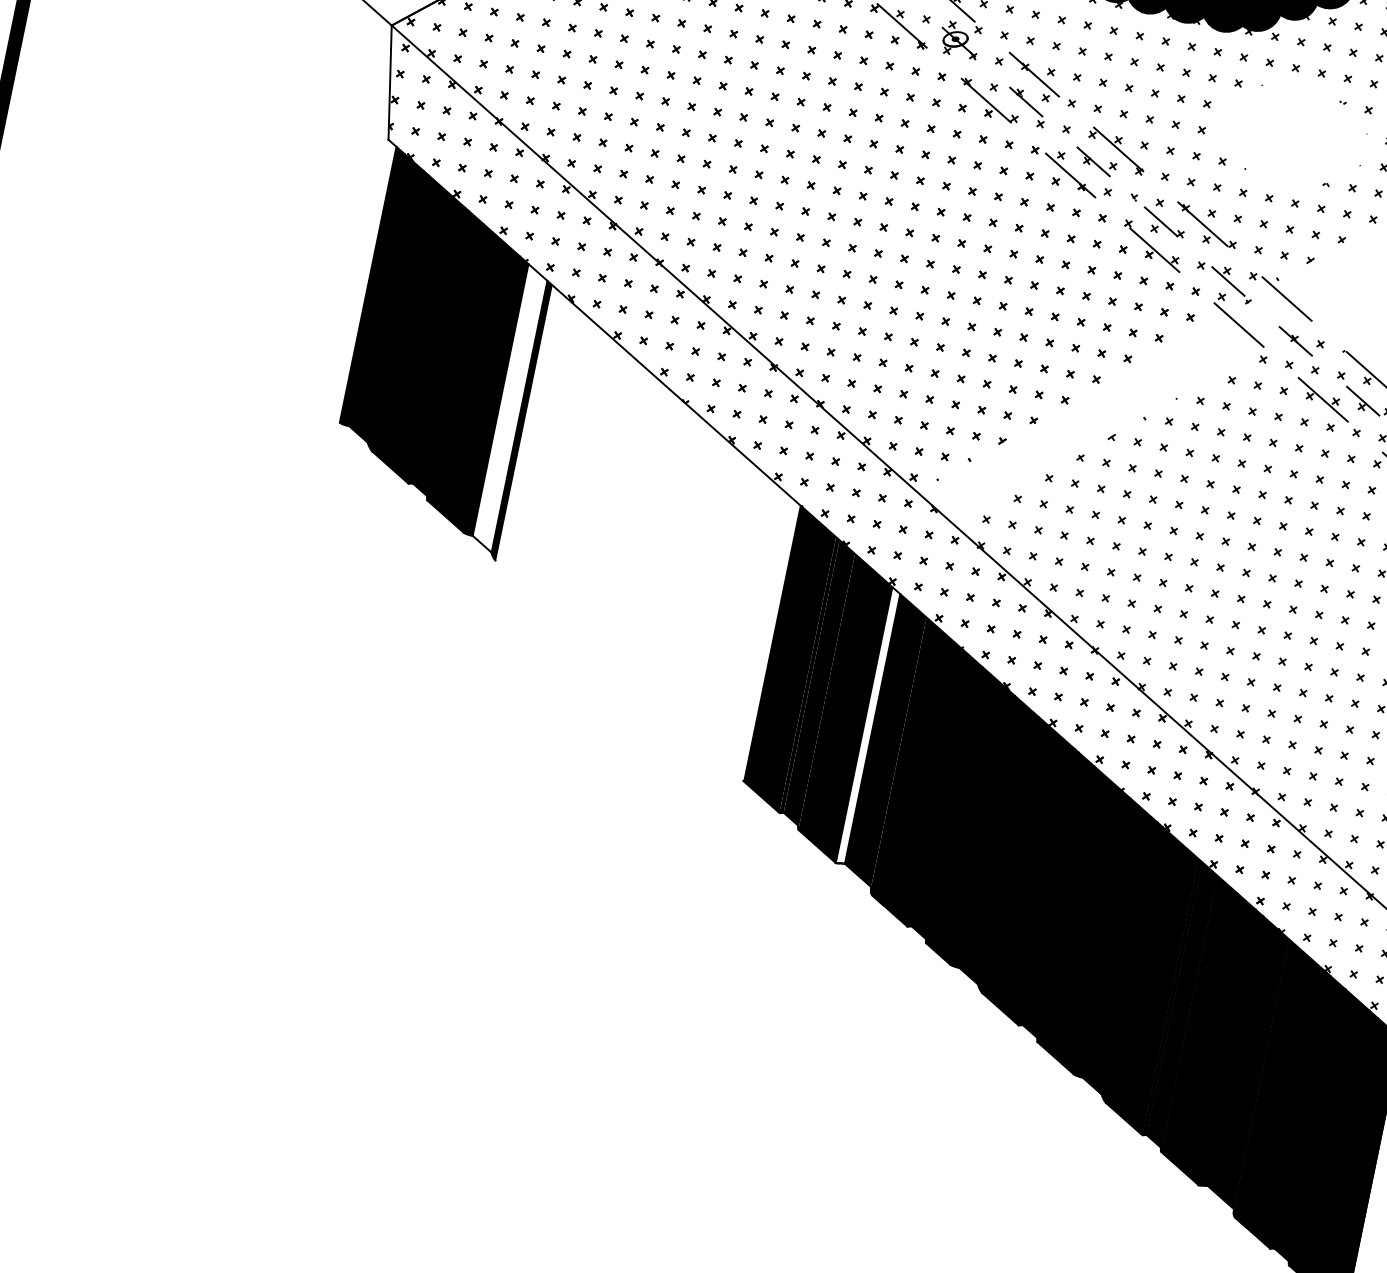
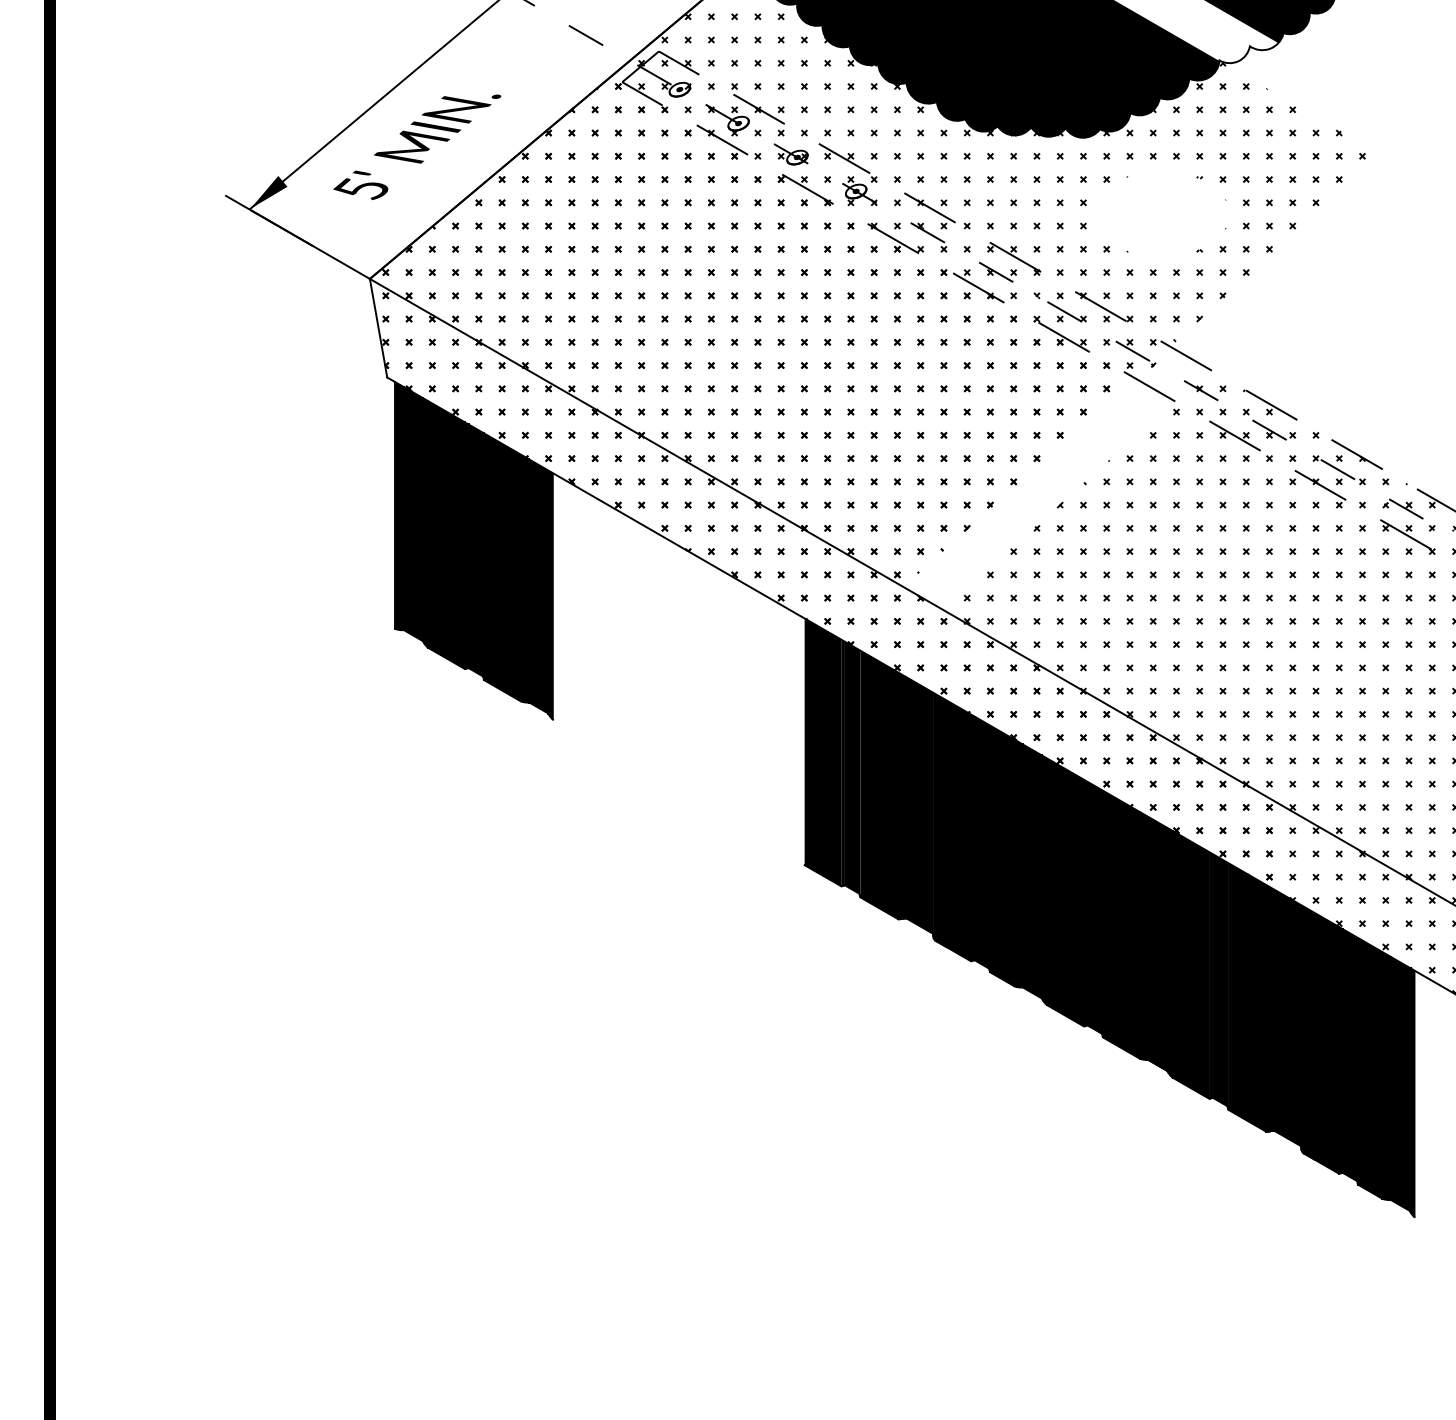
fill: (509, 408) -> (538, 586), added
fill: (868, 725) -> (902, 795), added

